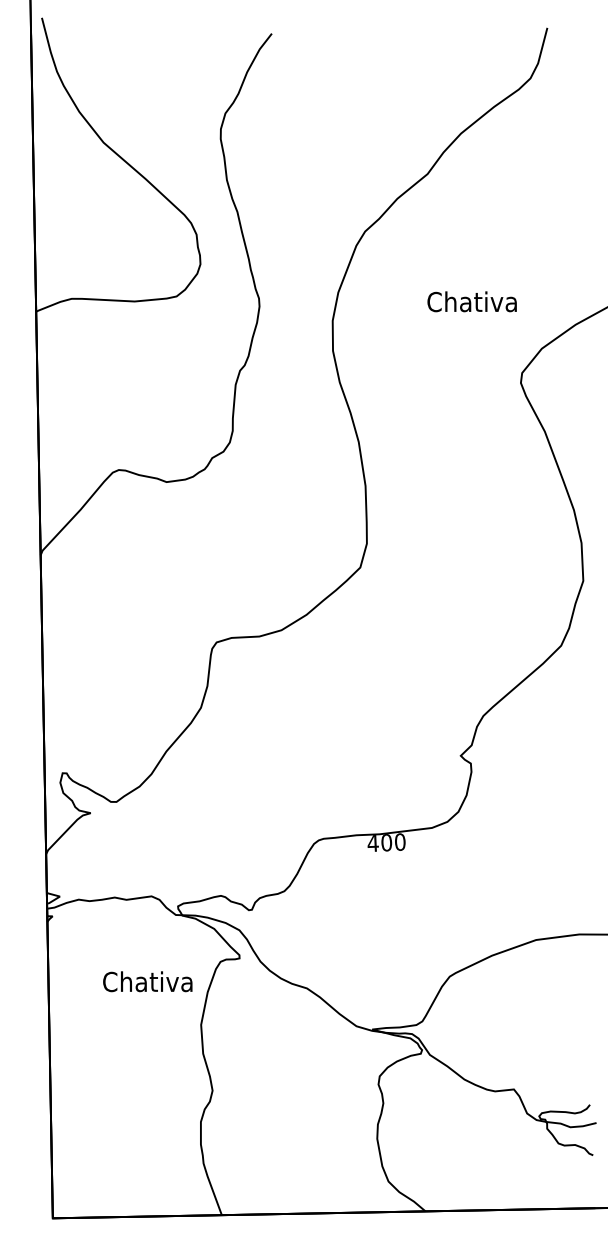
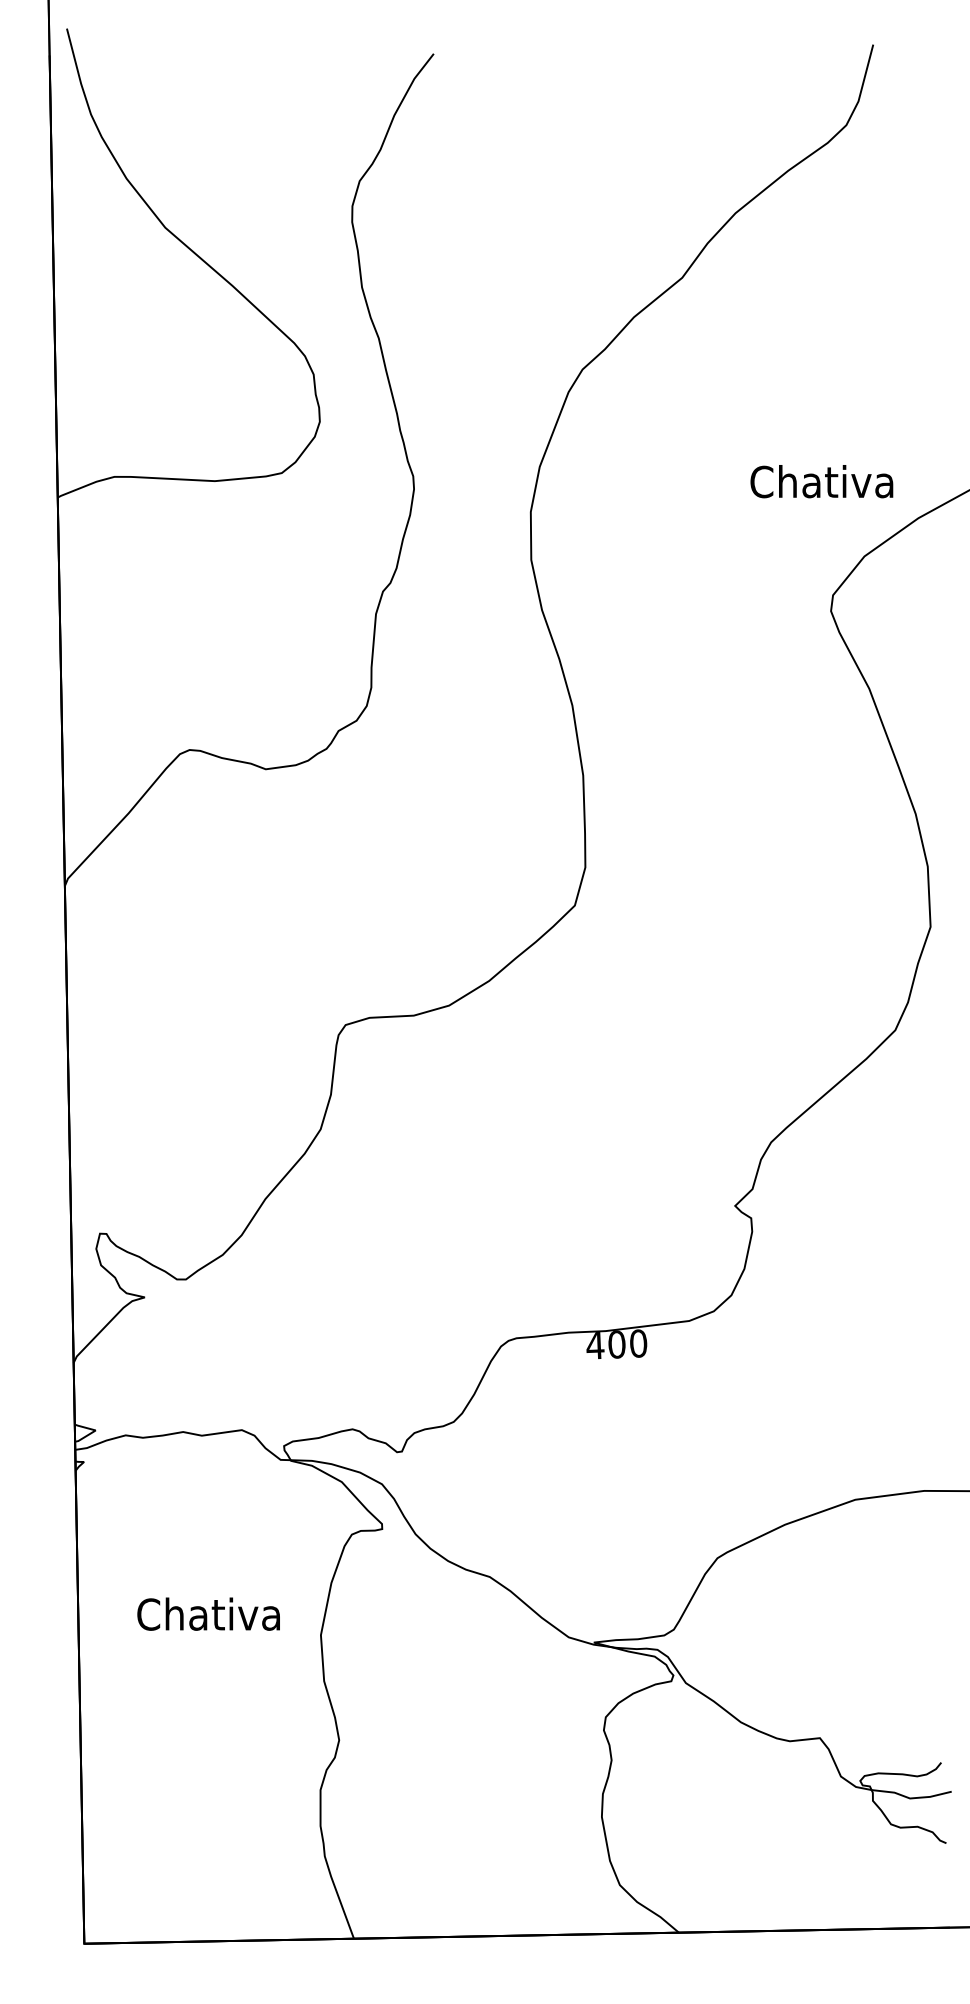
text: (471, 301) -> (820, 481), moved
text: (147, 981) -> (208, 1613), moved

